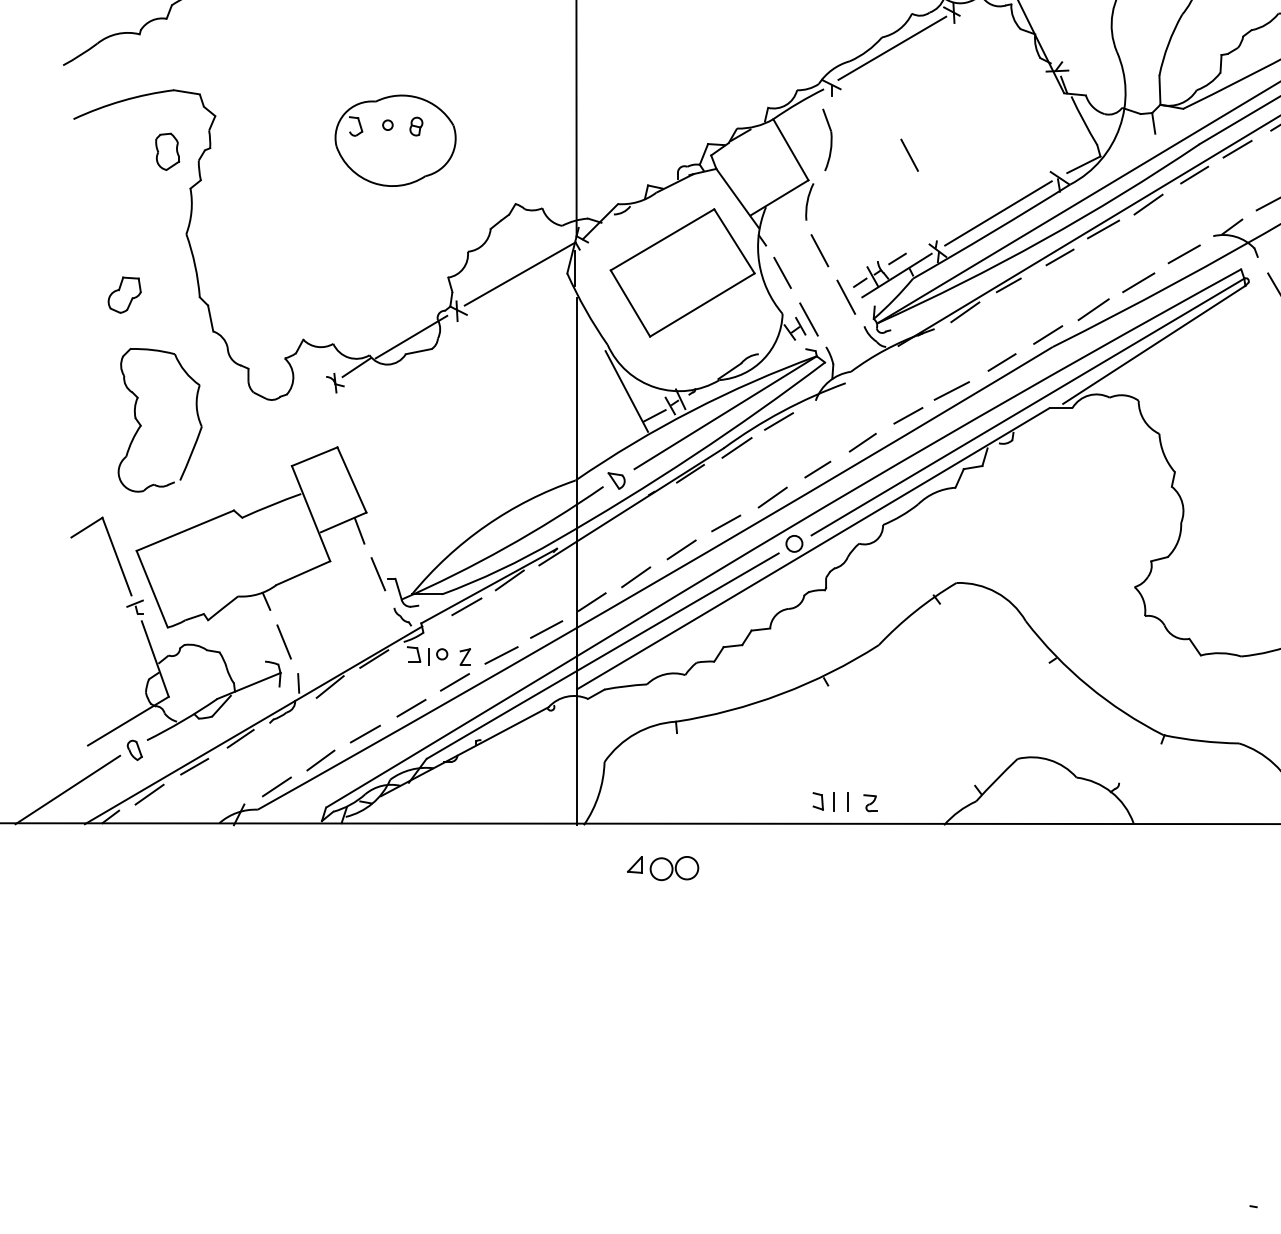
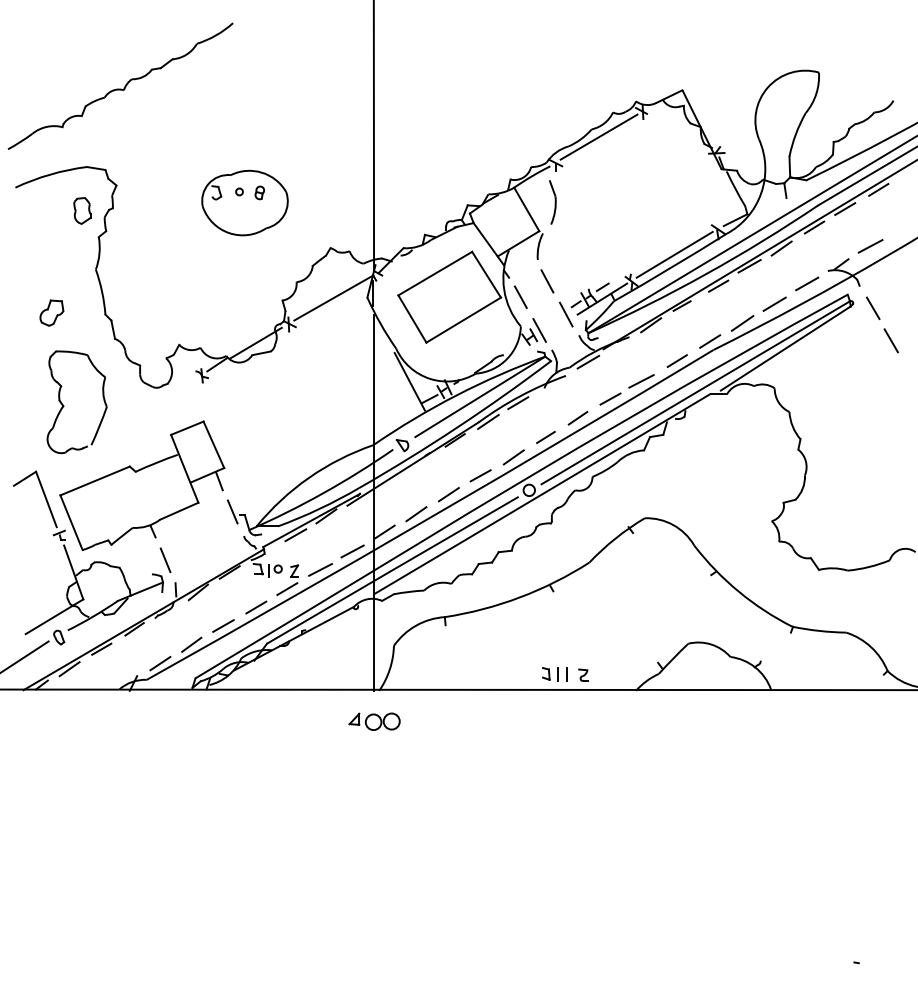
line: (909, 155) -> (611, 213), removed
line: (877, 363) -> (588, 361), added
part: (662, 868) -> (374, 721), moved

